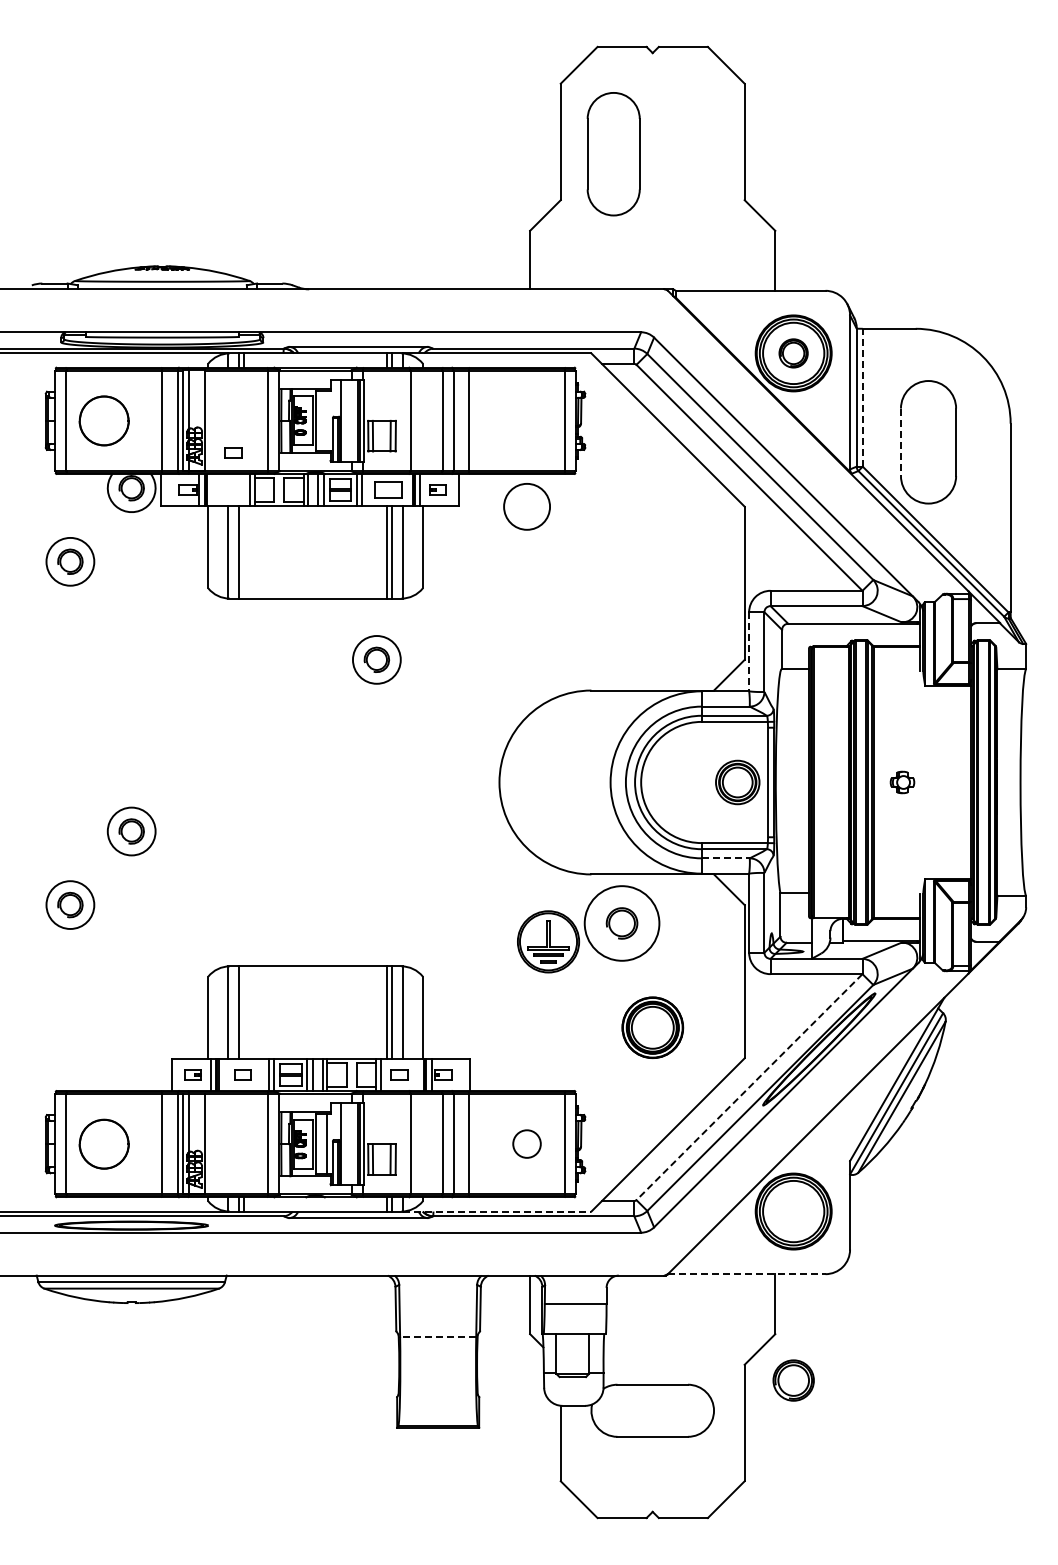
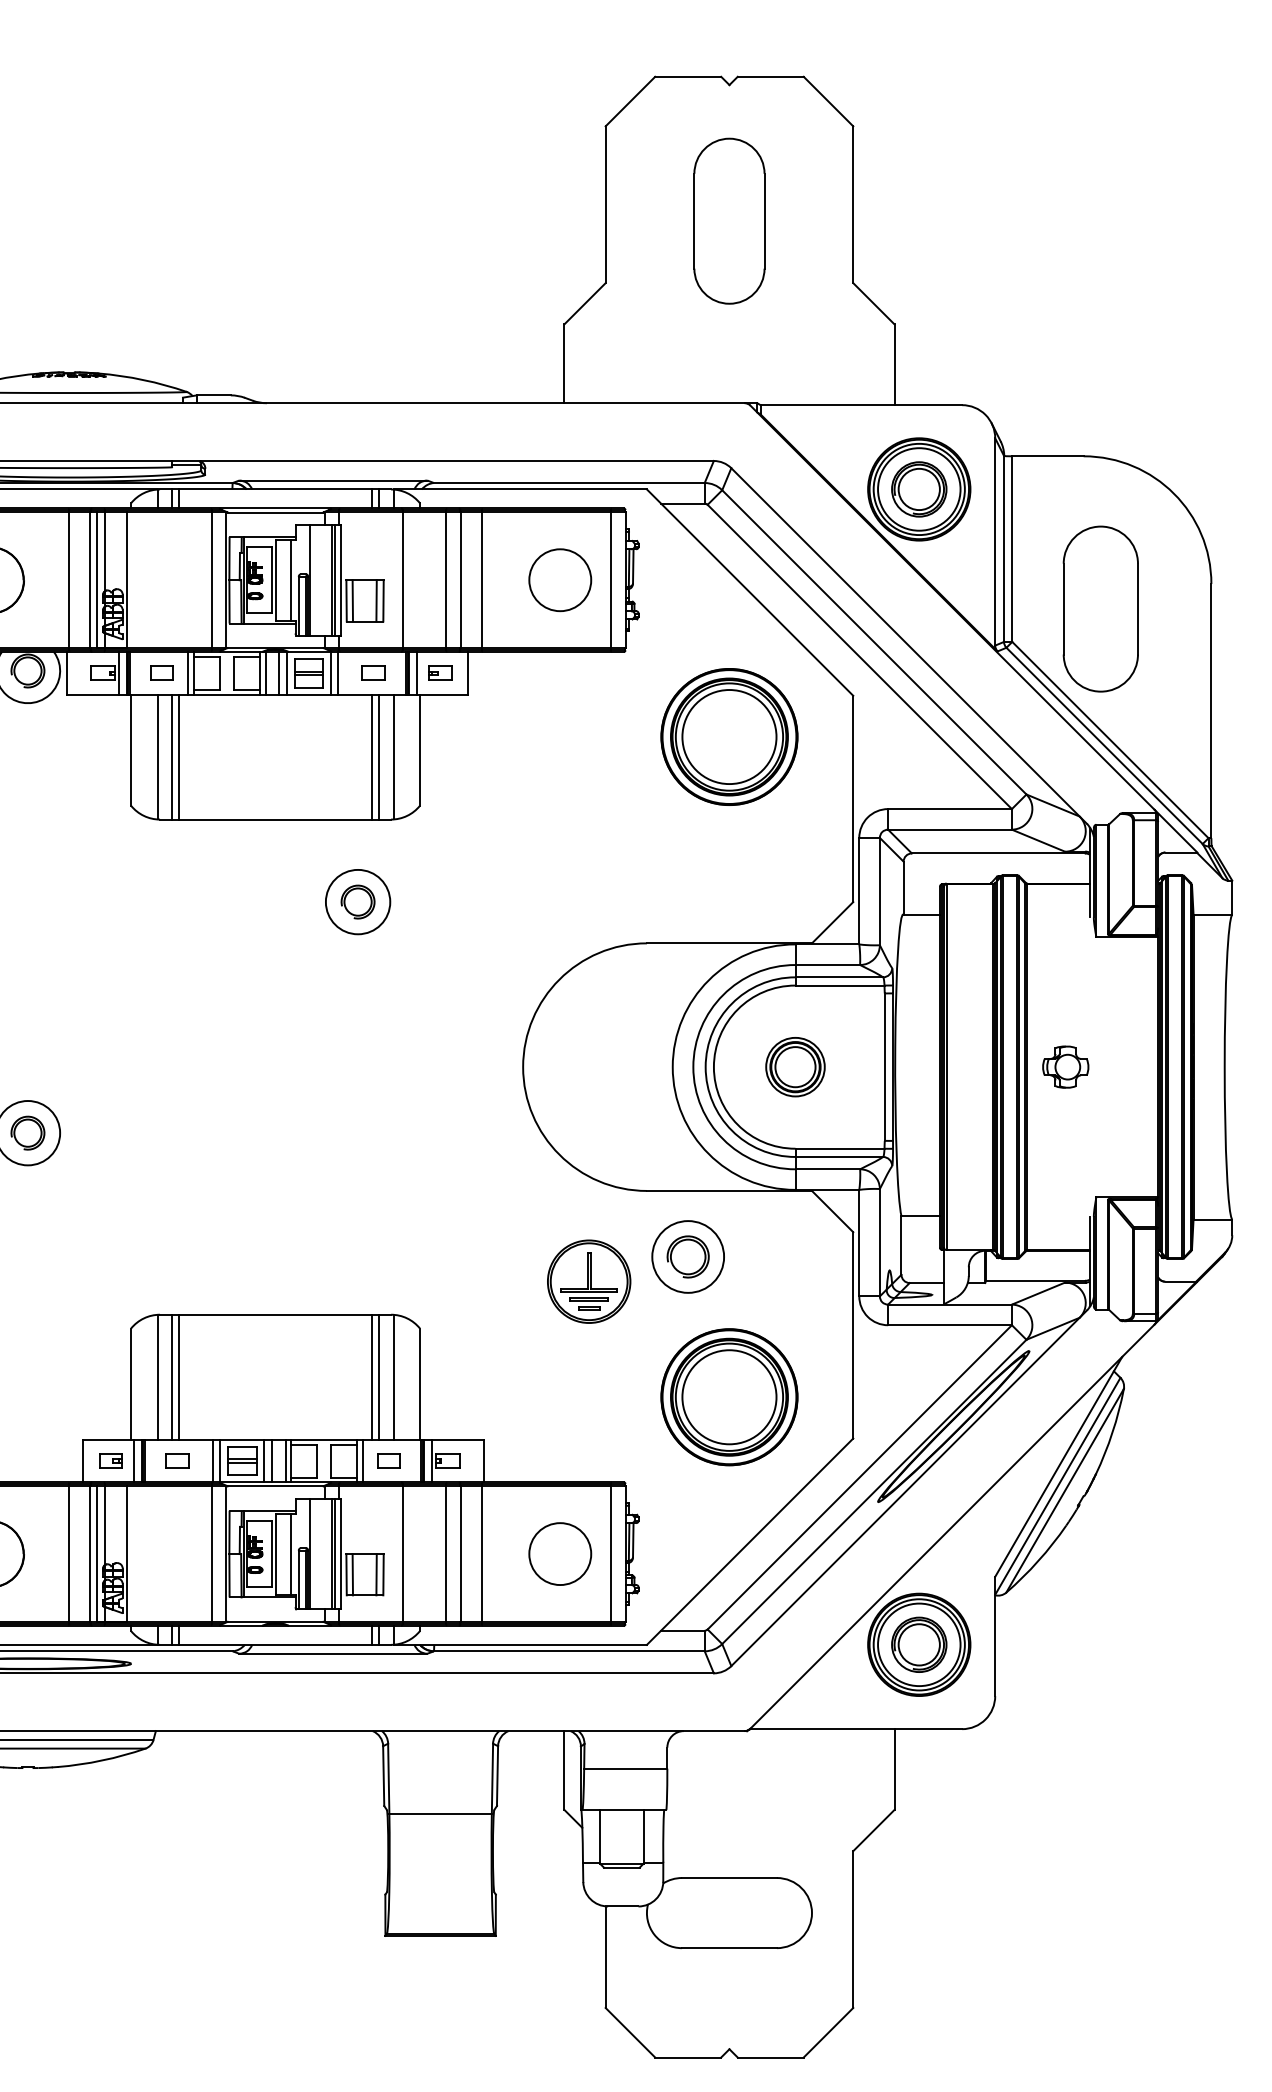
part: (613, 154) -> (729, 221), moved
part: (793, 353) -> (919, 489), size x1.43
line: (862, 397) -> (1011, 548), dashed -> solid
line: (327, 420) -> (291, 579), added
line: (900, 442) -> (1063, 609), dashed -> solid
part: (233, 452) -> (162, 672), moved
part: (388, 489) -> (373, 672), size x0.62
circle: (526, 506) -> (559, 579), moved
part: (652, 536) -> (729, 735), added
line: (243, 551) -> (178, 756), added
line: (749, 651) -> (859, 890), dashed -> solid
part: (737, 782) -> (795, 1067), moved
part: (902, 782) -> (1065, 1067), size x1.43
line: (726, 858) -> (828, 1169), dashed -> solid
circle: (621, 923) -> (687, 1257), size x0.71
line: (243, 1012) -> (178, 1376), added
part: (652, 1027) -> (729, 1397), size x1.67
line: (749, 1087) -> (859, 1477), dashed -> solid
circle: (526, 1143) -> (559, 1553), size x1.67
line: (497, 1211) -> (520, 1644), dashed -> solid
line: (746, 1274) -> (855, 1729), dashed -> solid
line: (437, 1336) -> (439, 1813), dashed -> solid
part: (793, 1380) -> (919, 1644), moved

